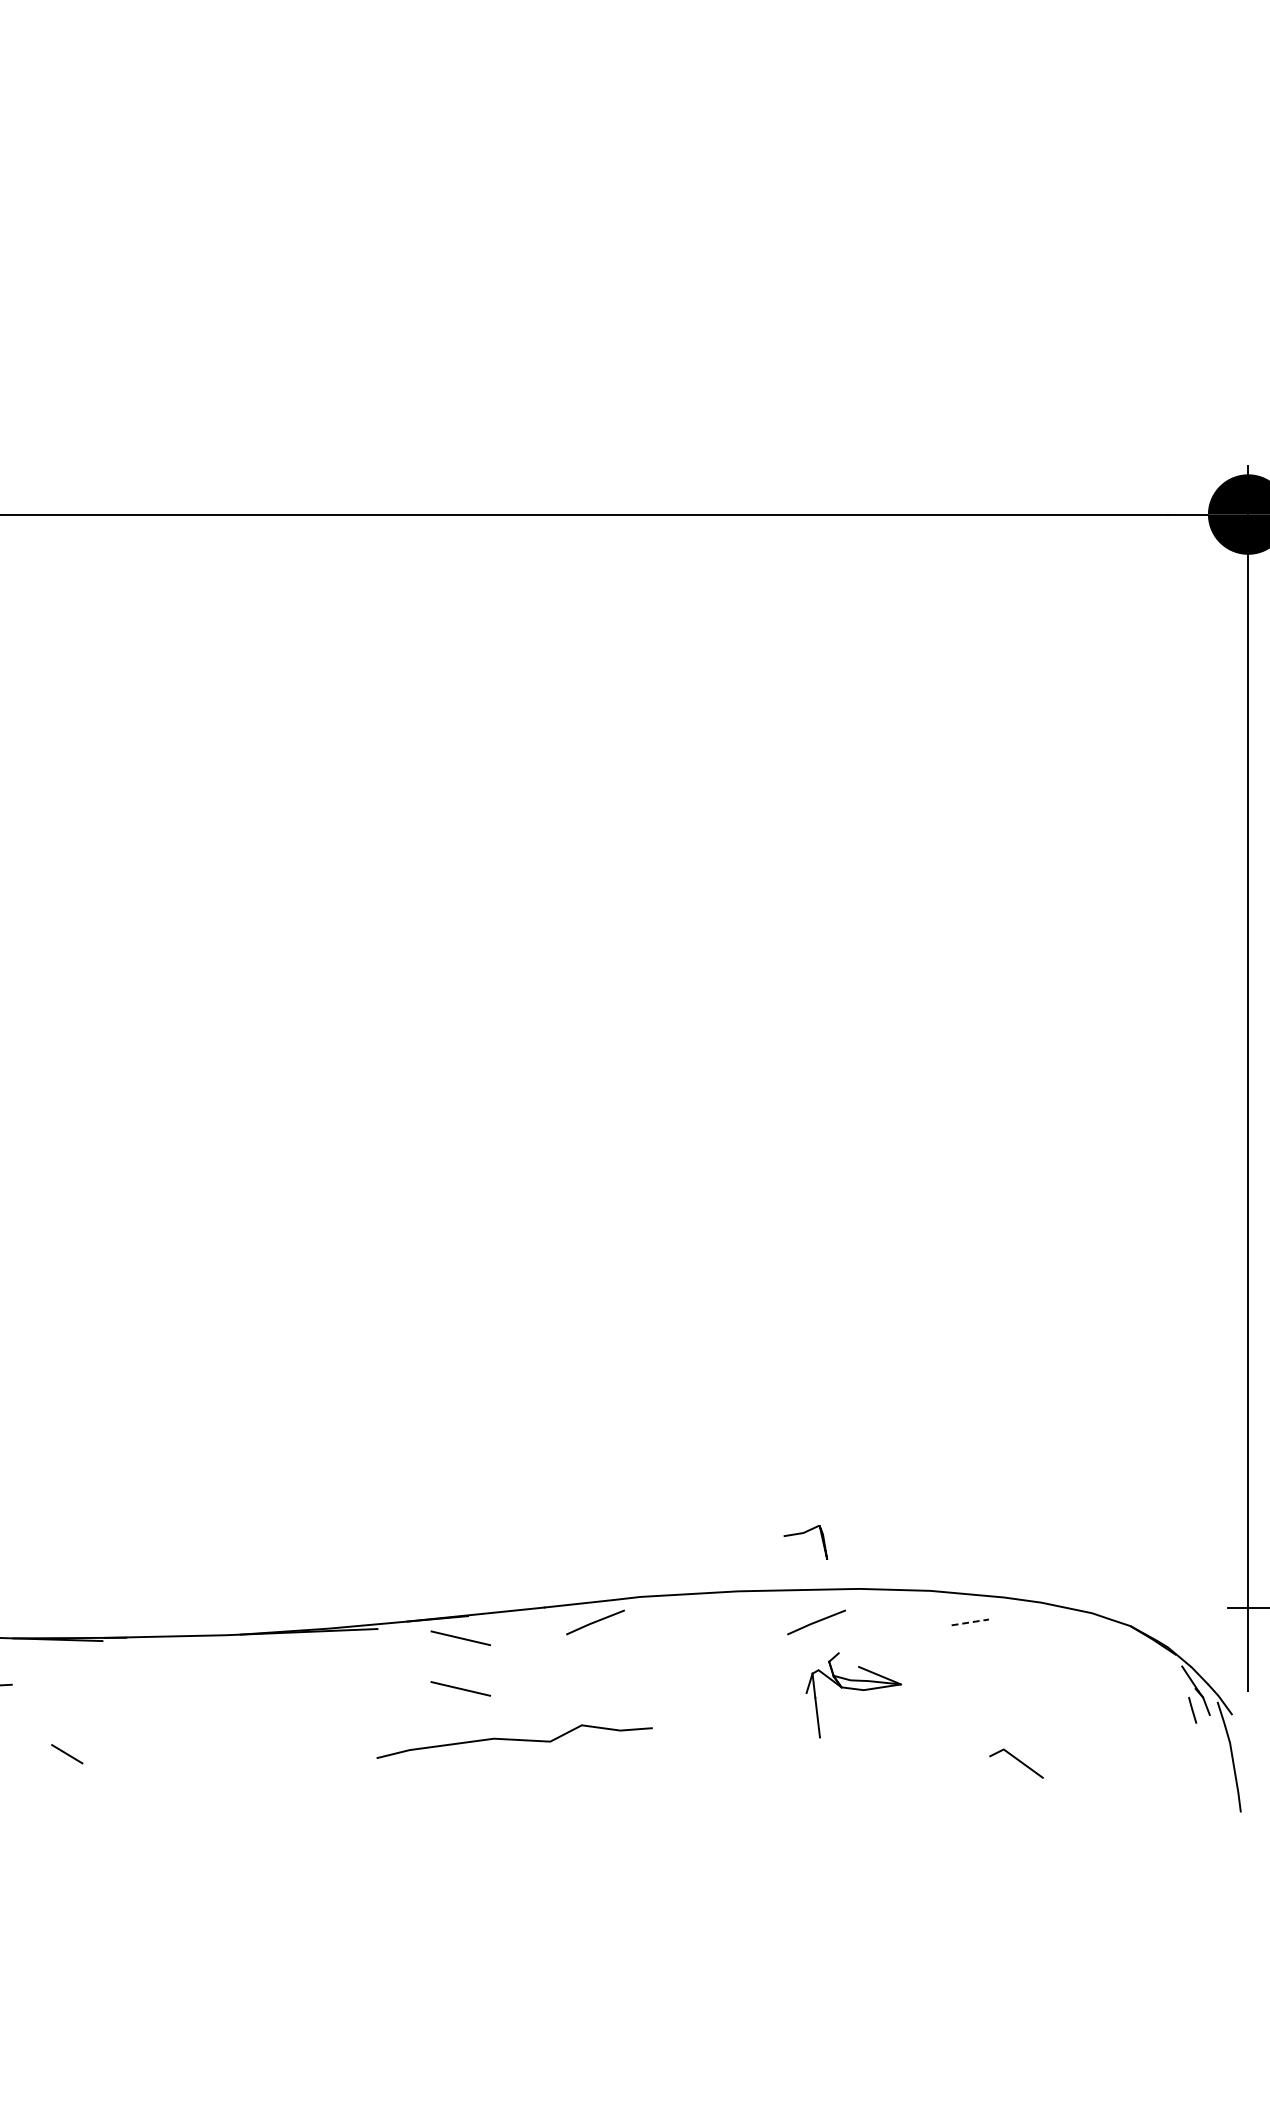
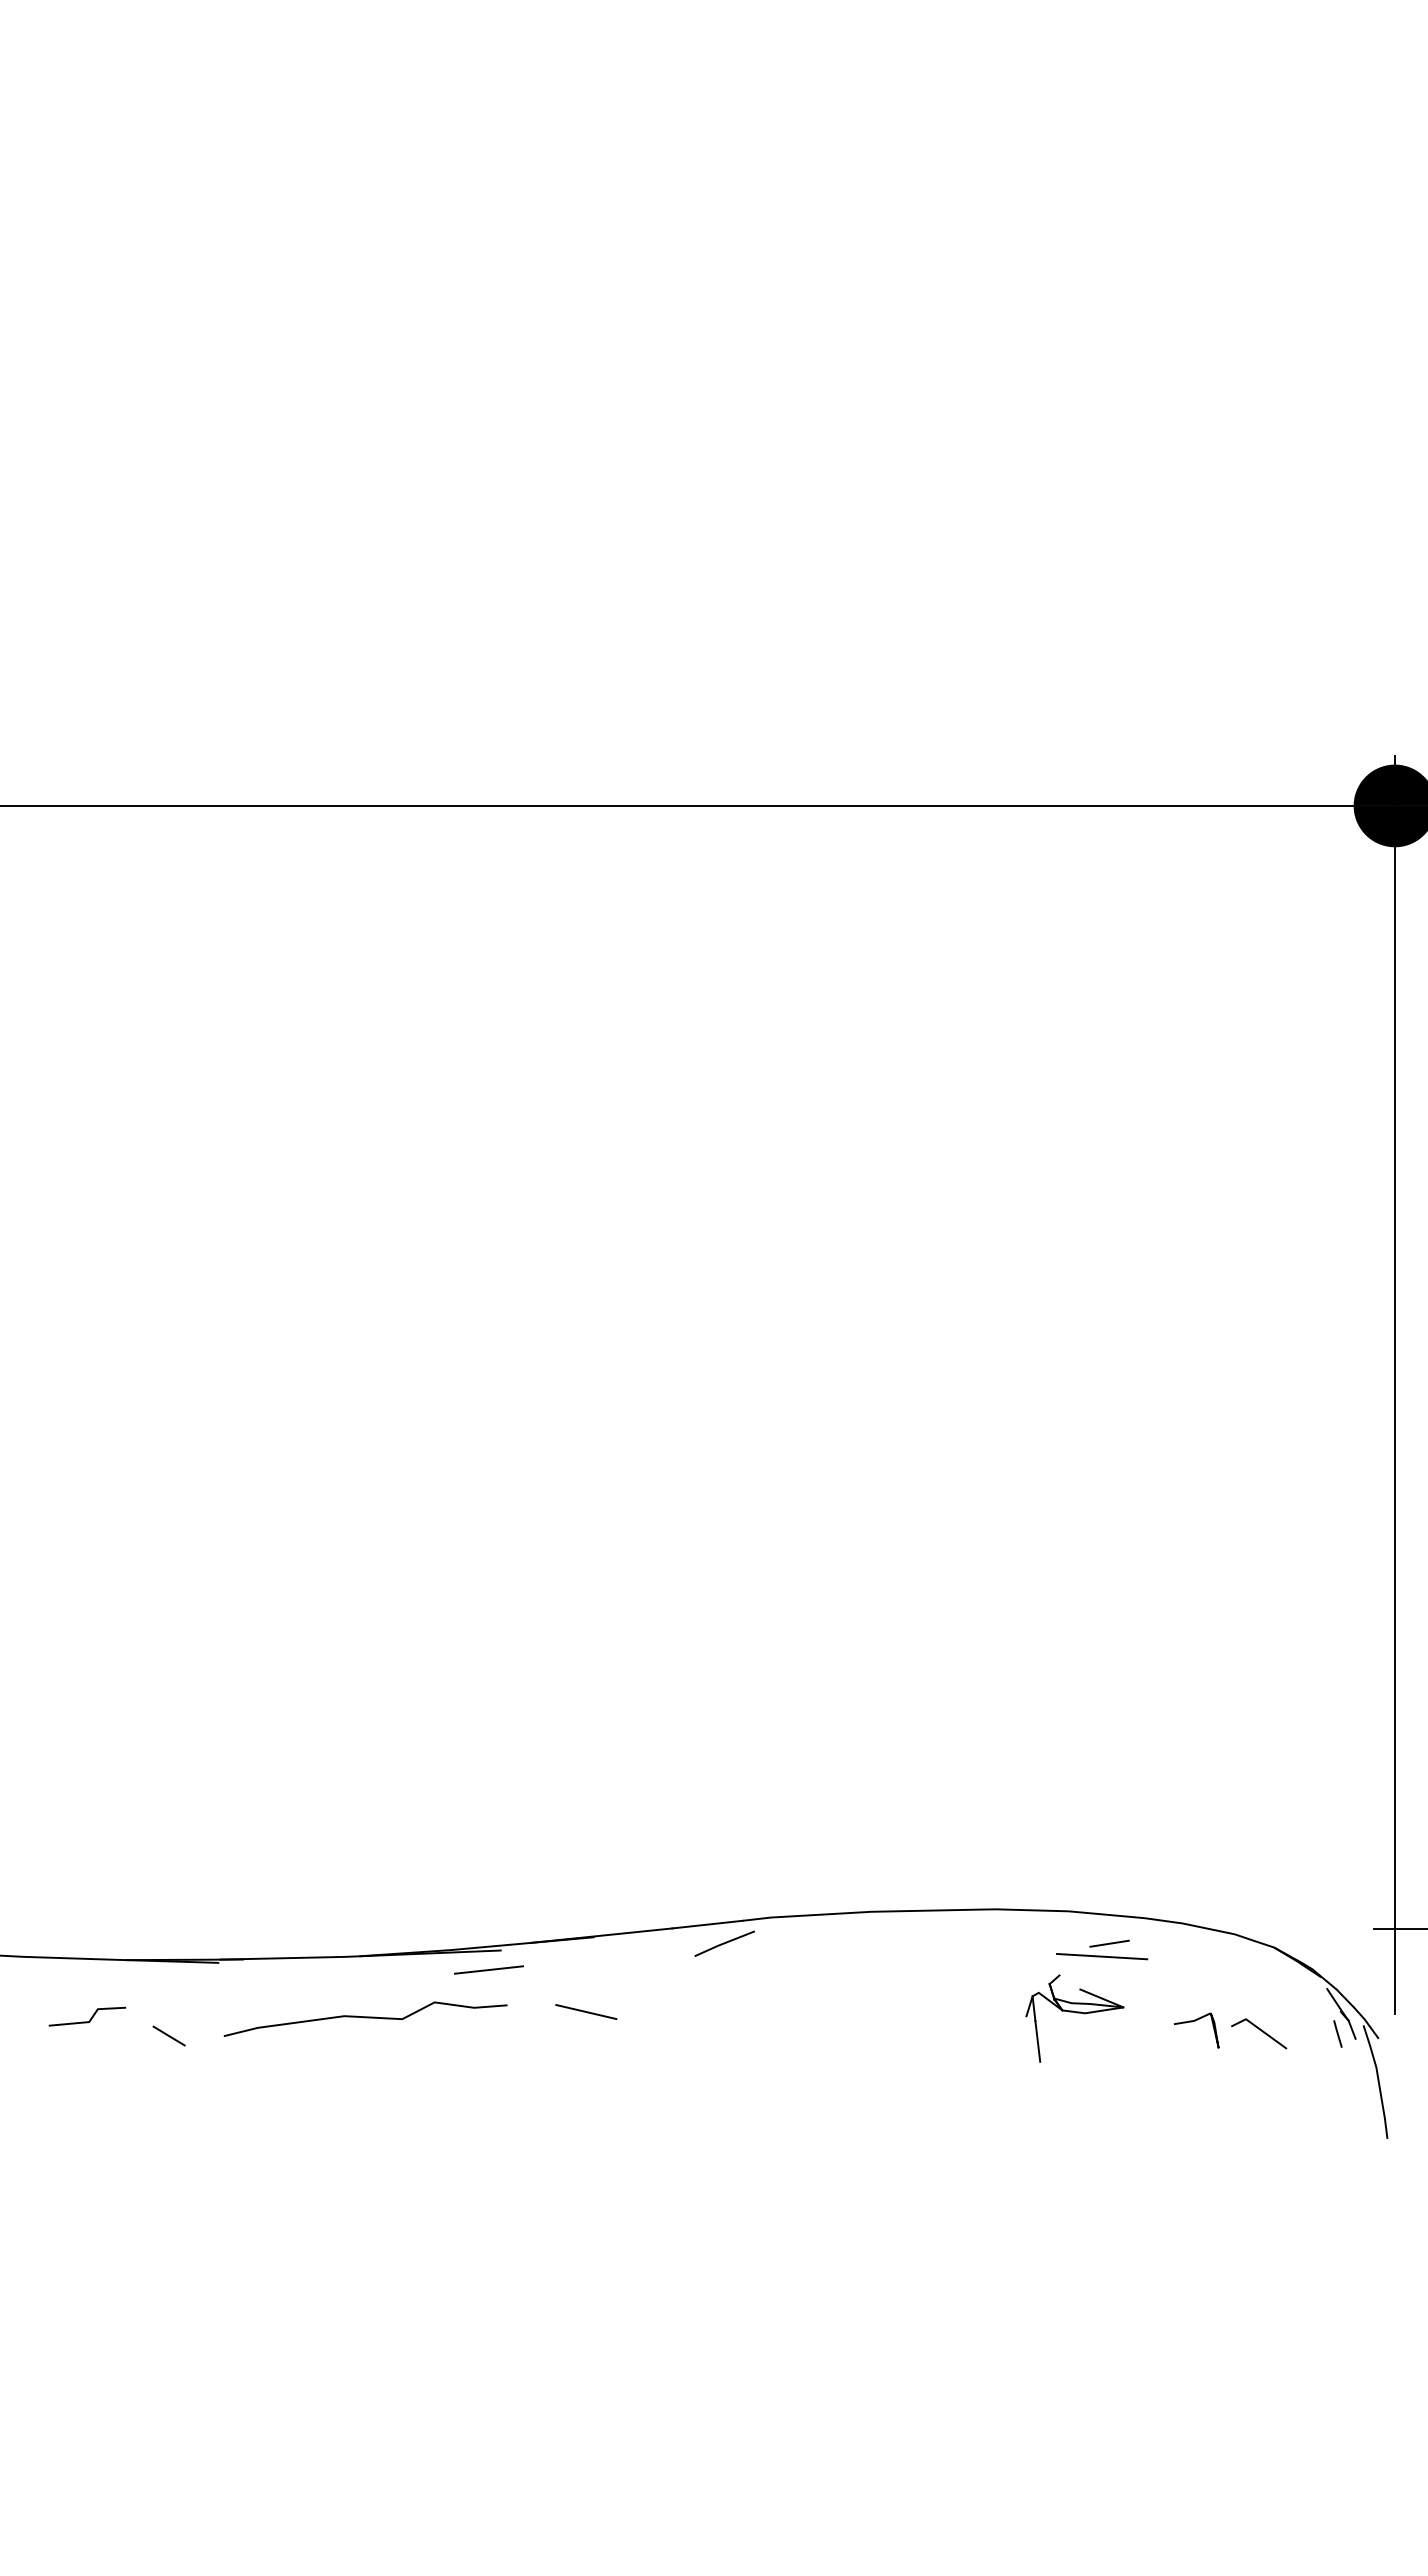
part: (801, 1534) -> (1192, 2022), moved
line: (816, 1622) -> (951, 1943), removed
line: (971, 1622) -> (1110, 1943), dashed -> solid
line: (963, 1634) -> (1102, 1956), added
line: (460, 1637) -> (586, 1959), removed
line: (366, 1647) -> (489, 1969), added
part: (853, 1695) -> (1074, 2018), moved
curve: (514, 1740) -> (365, 2018), moved
line: (66, 1753) -> (168, 2035), moved
line: (1018, 1761) -> (1261, 2031), moved

